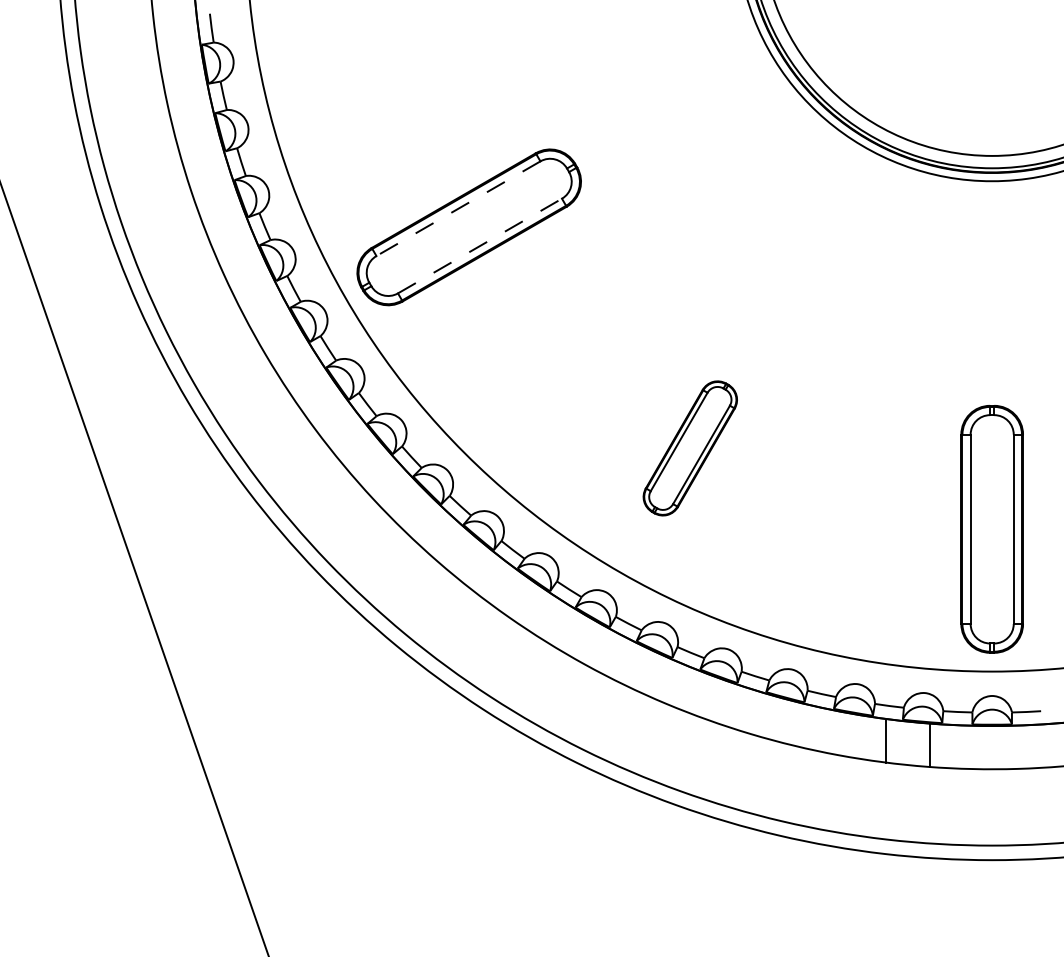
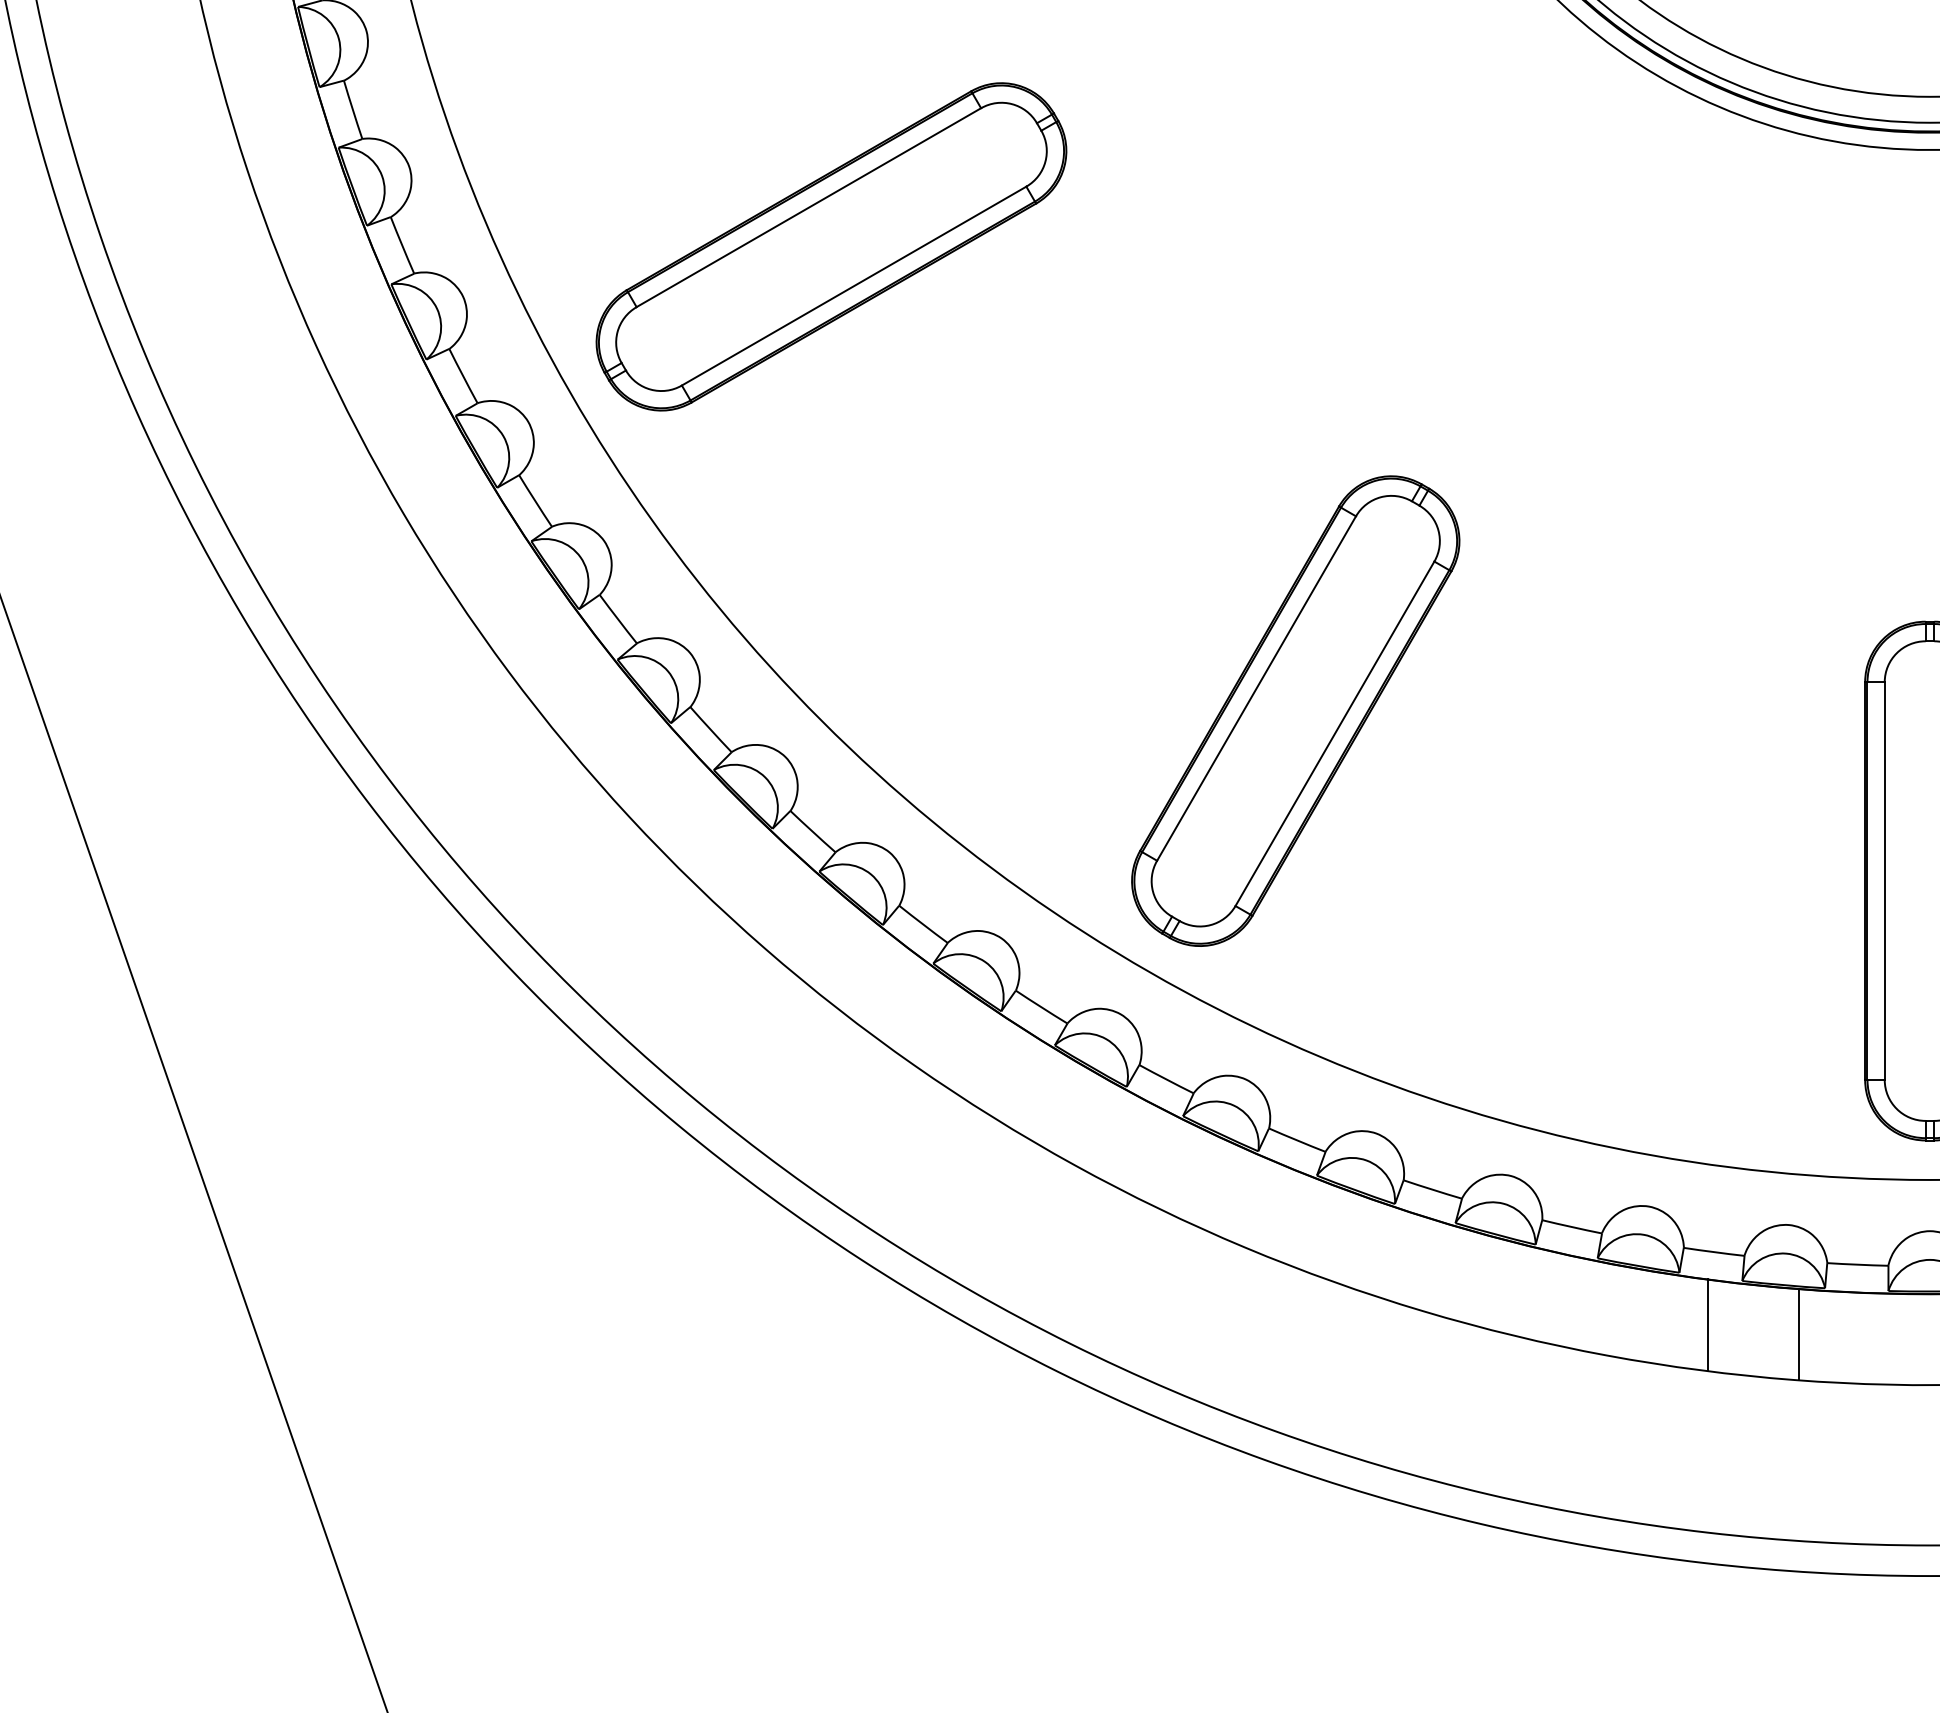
line: (458, 208) -> (808, 207), dashed -> solid
line: (480, 246) -> (855, 287), dashed -> solid
part: (690, 448) -> (1296, 711), size x1.67

